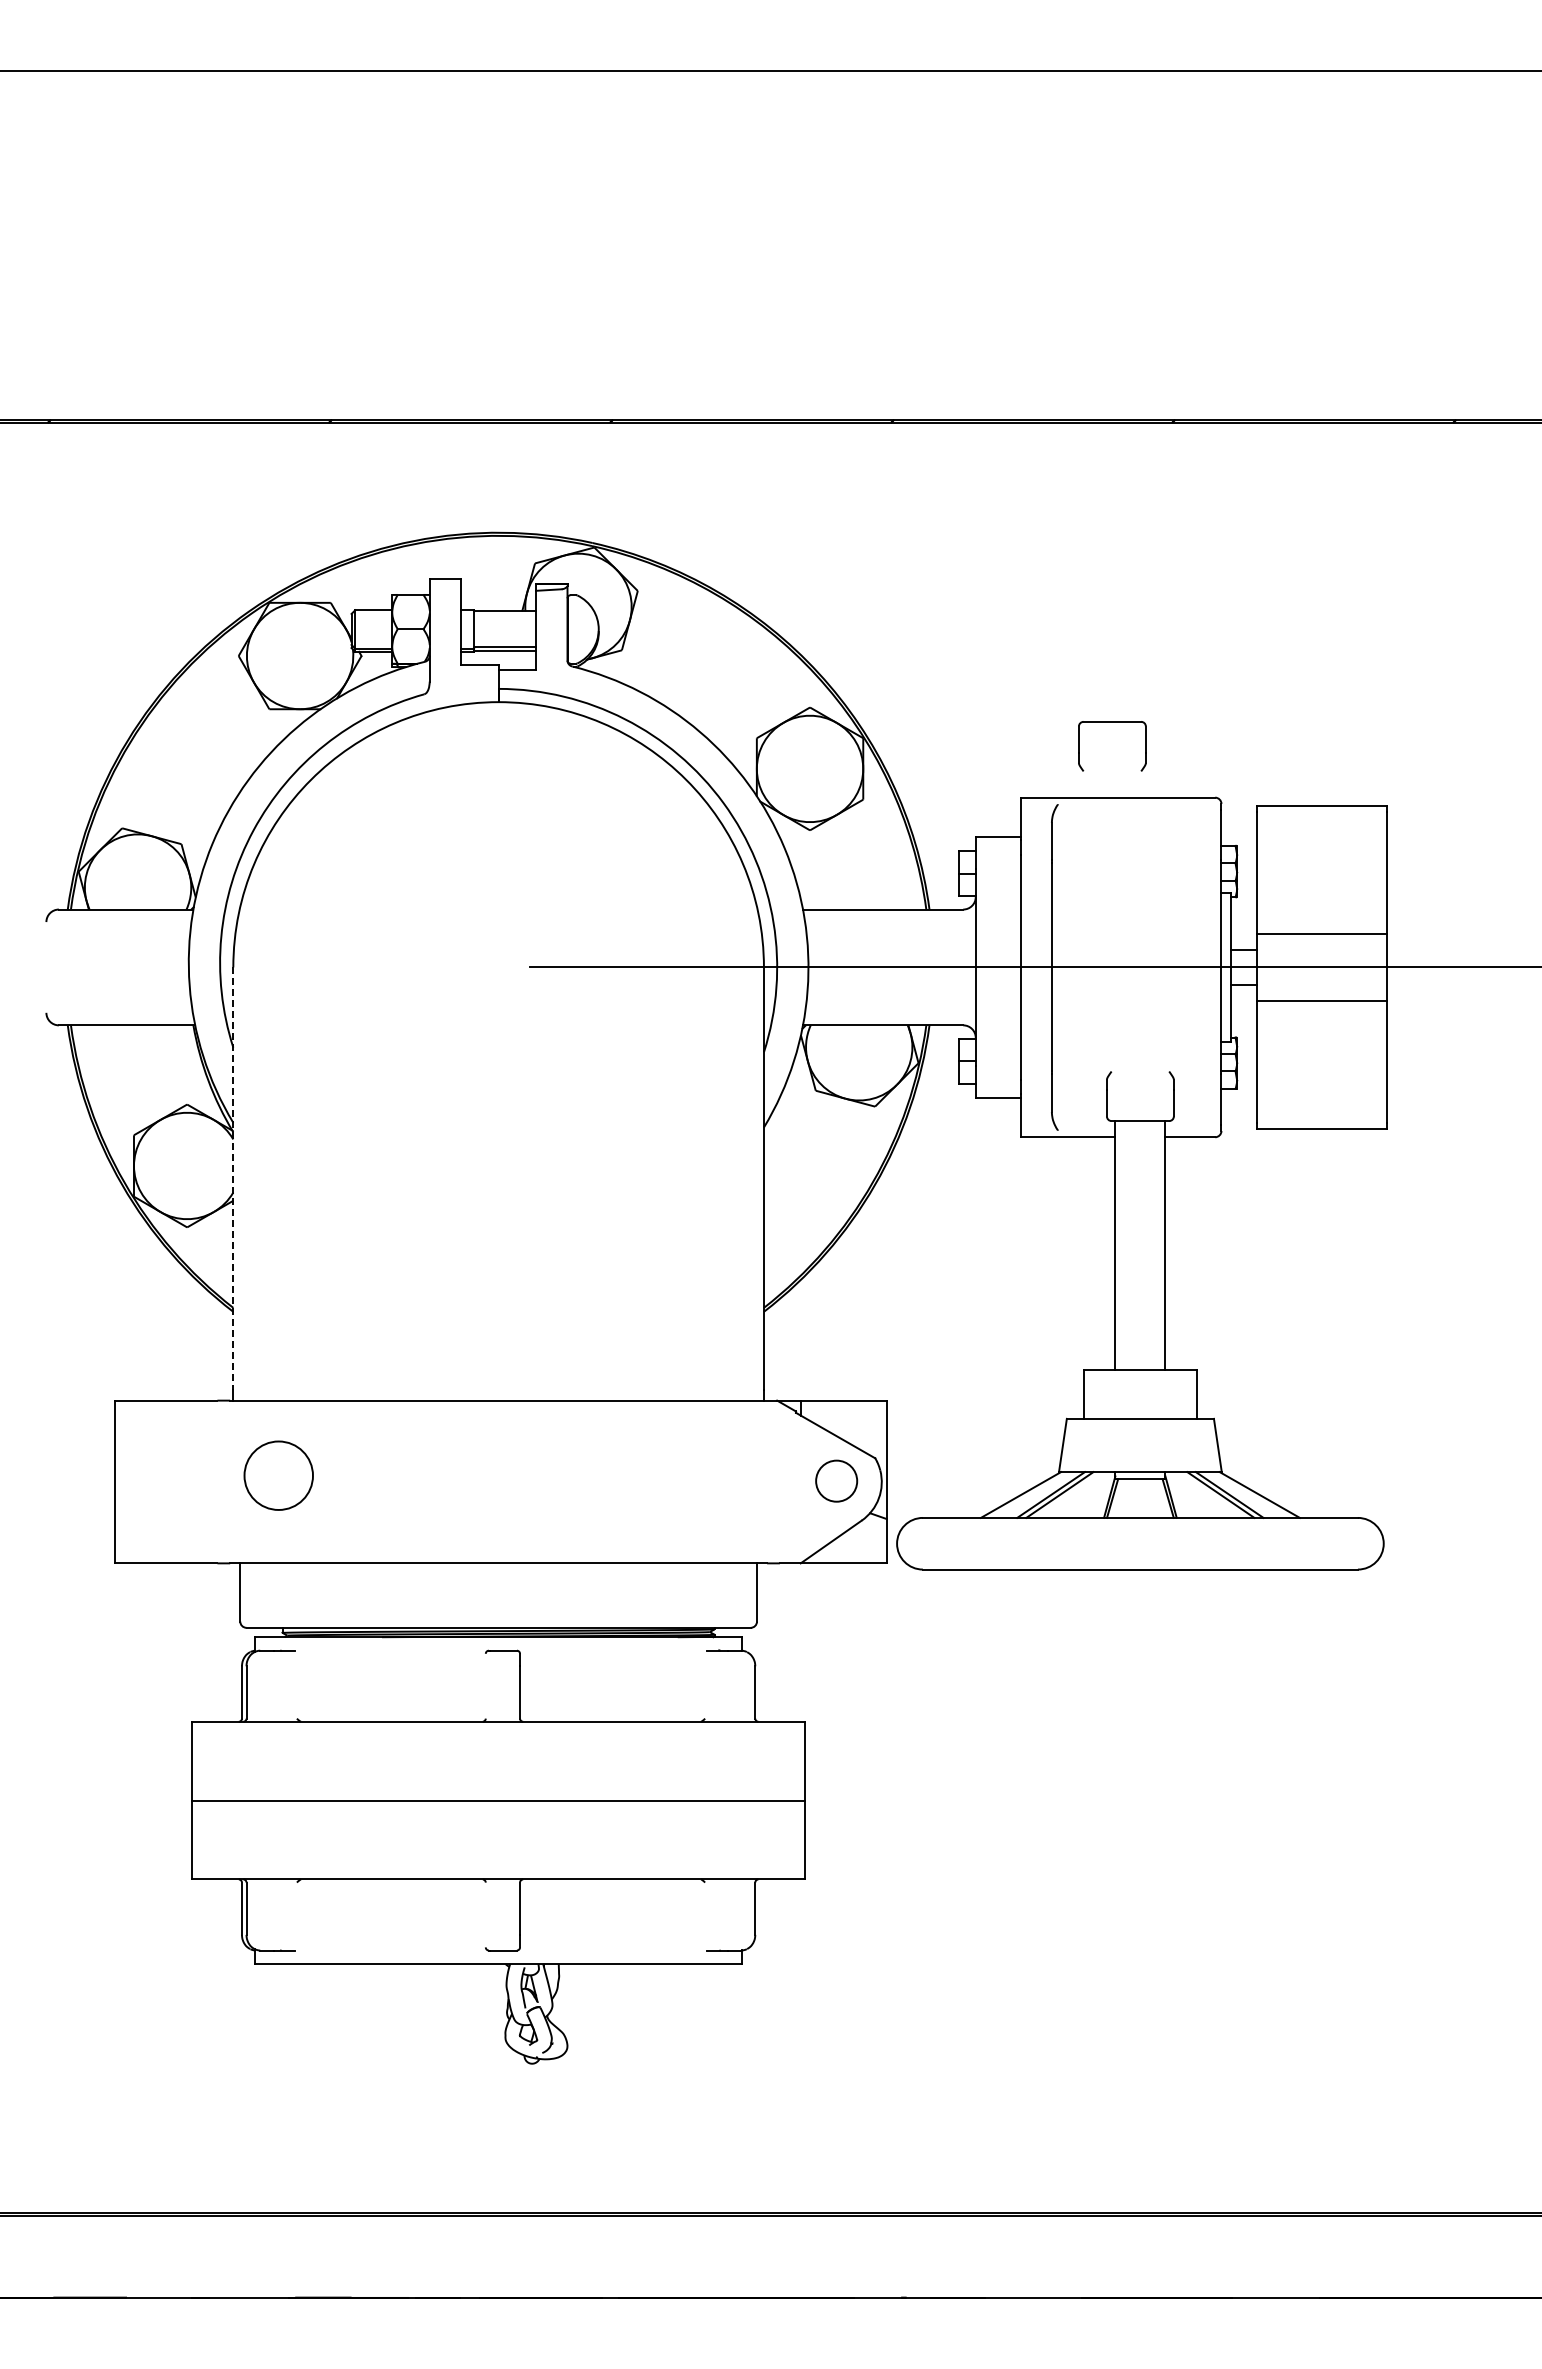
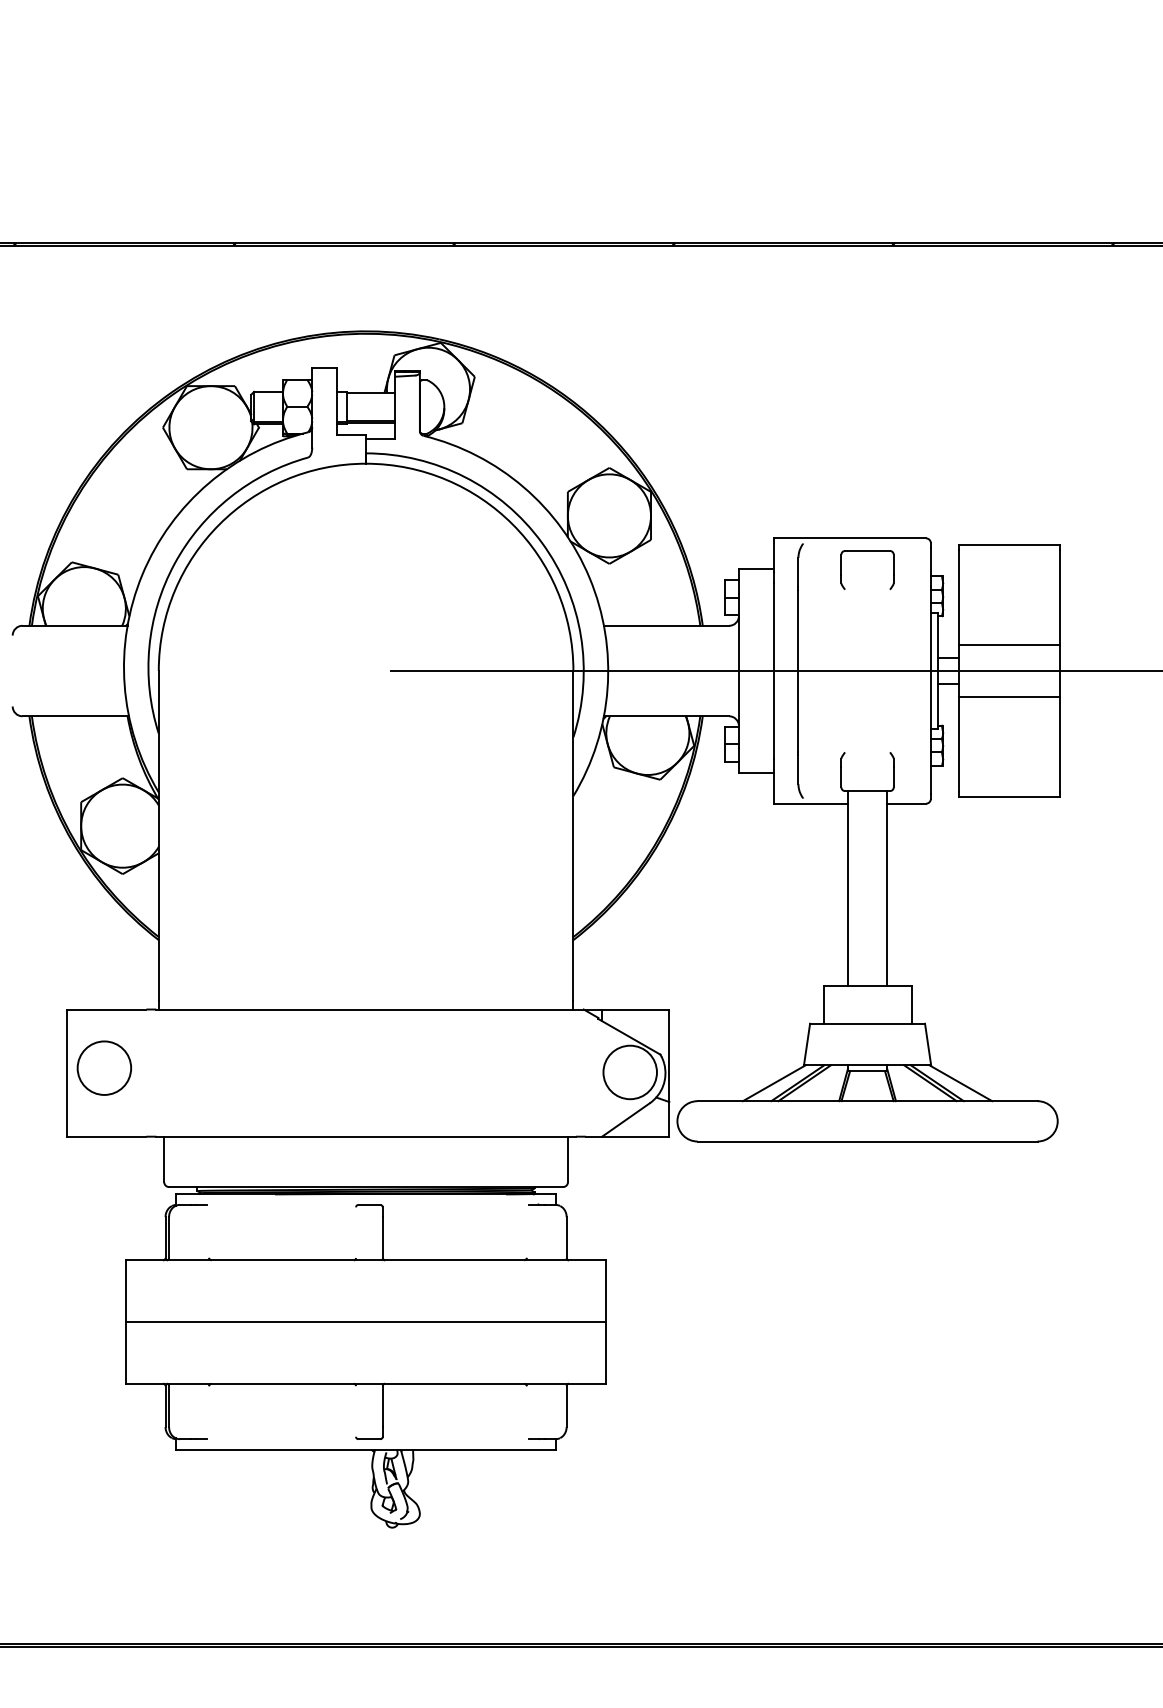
part: (1112, 722) -> (867, 551), moved
line: (233, 1179) -> (158, 836), dashed -> solid
circle: (278, 1475) -> (104, 1068), moved
circle: (836, 1480) -> (630, 1071), size x1.67

